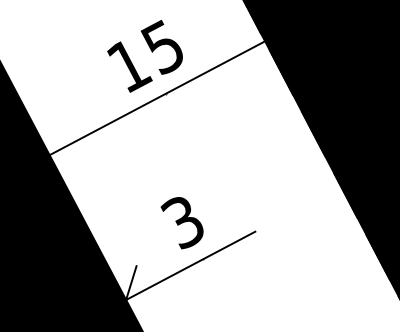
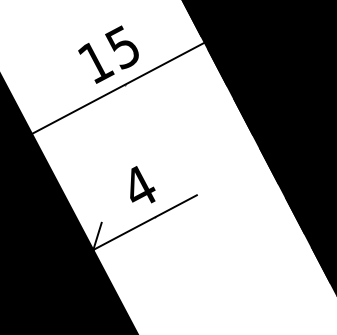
text: (182, 222) -> (138, 187), 3 -> 4

